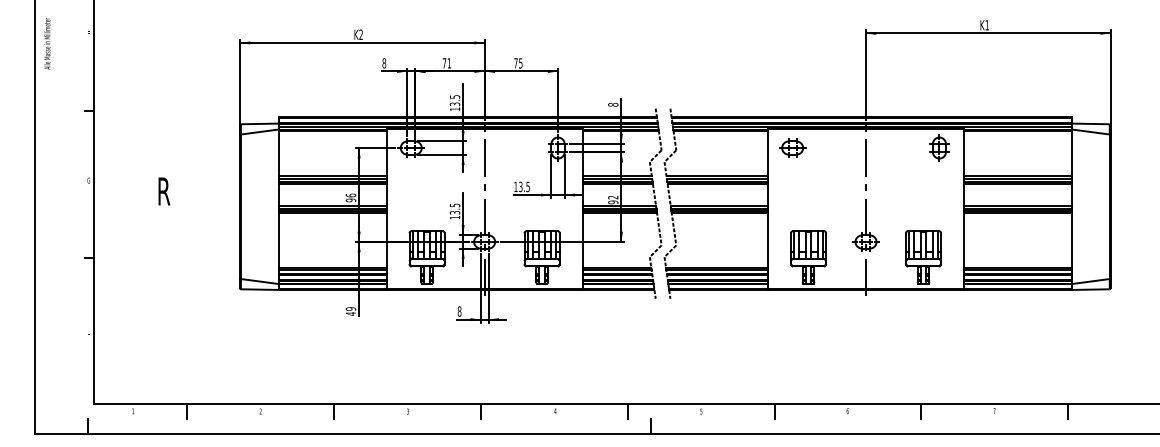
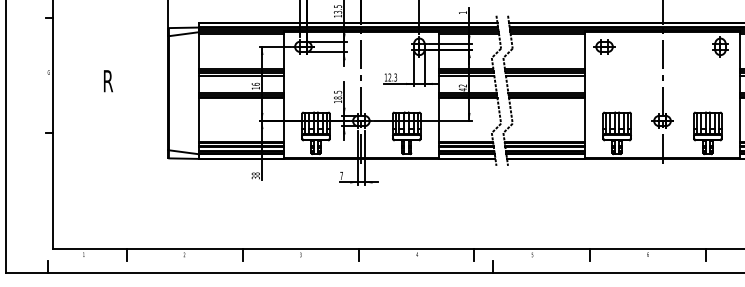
text: (613, 104) -> (463, 12), 8 -> 1
text: (524, 186) -> (392, 77), 13.5 -> 12.3
text: (350, 200) -> (255, 88), 96 -> 16
text: (613, 202) -> (463, 89), 92 -> 42
text: (455, 212) -> (338, 97), 13.5 -> 18.5
text: (350, 311) -> (255, 175), 49 -> 38
text: (459, 311) -> (341, 175), 8 -> 7

